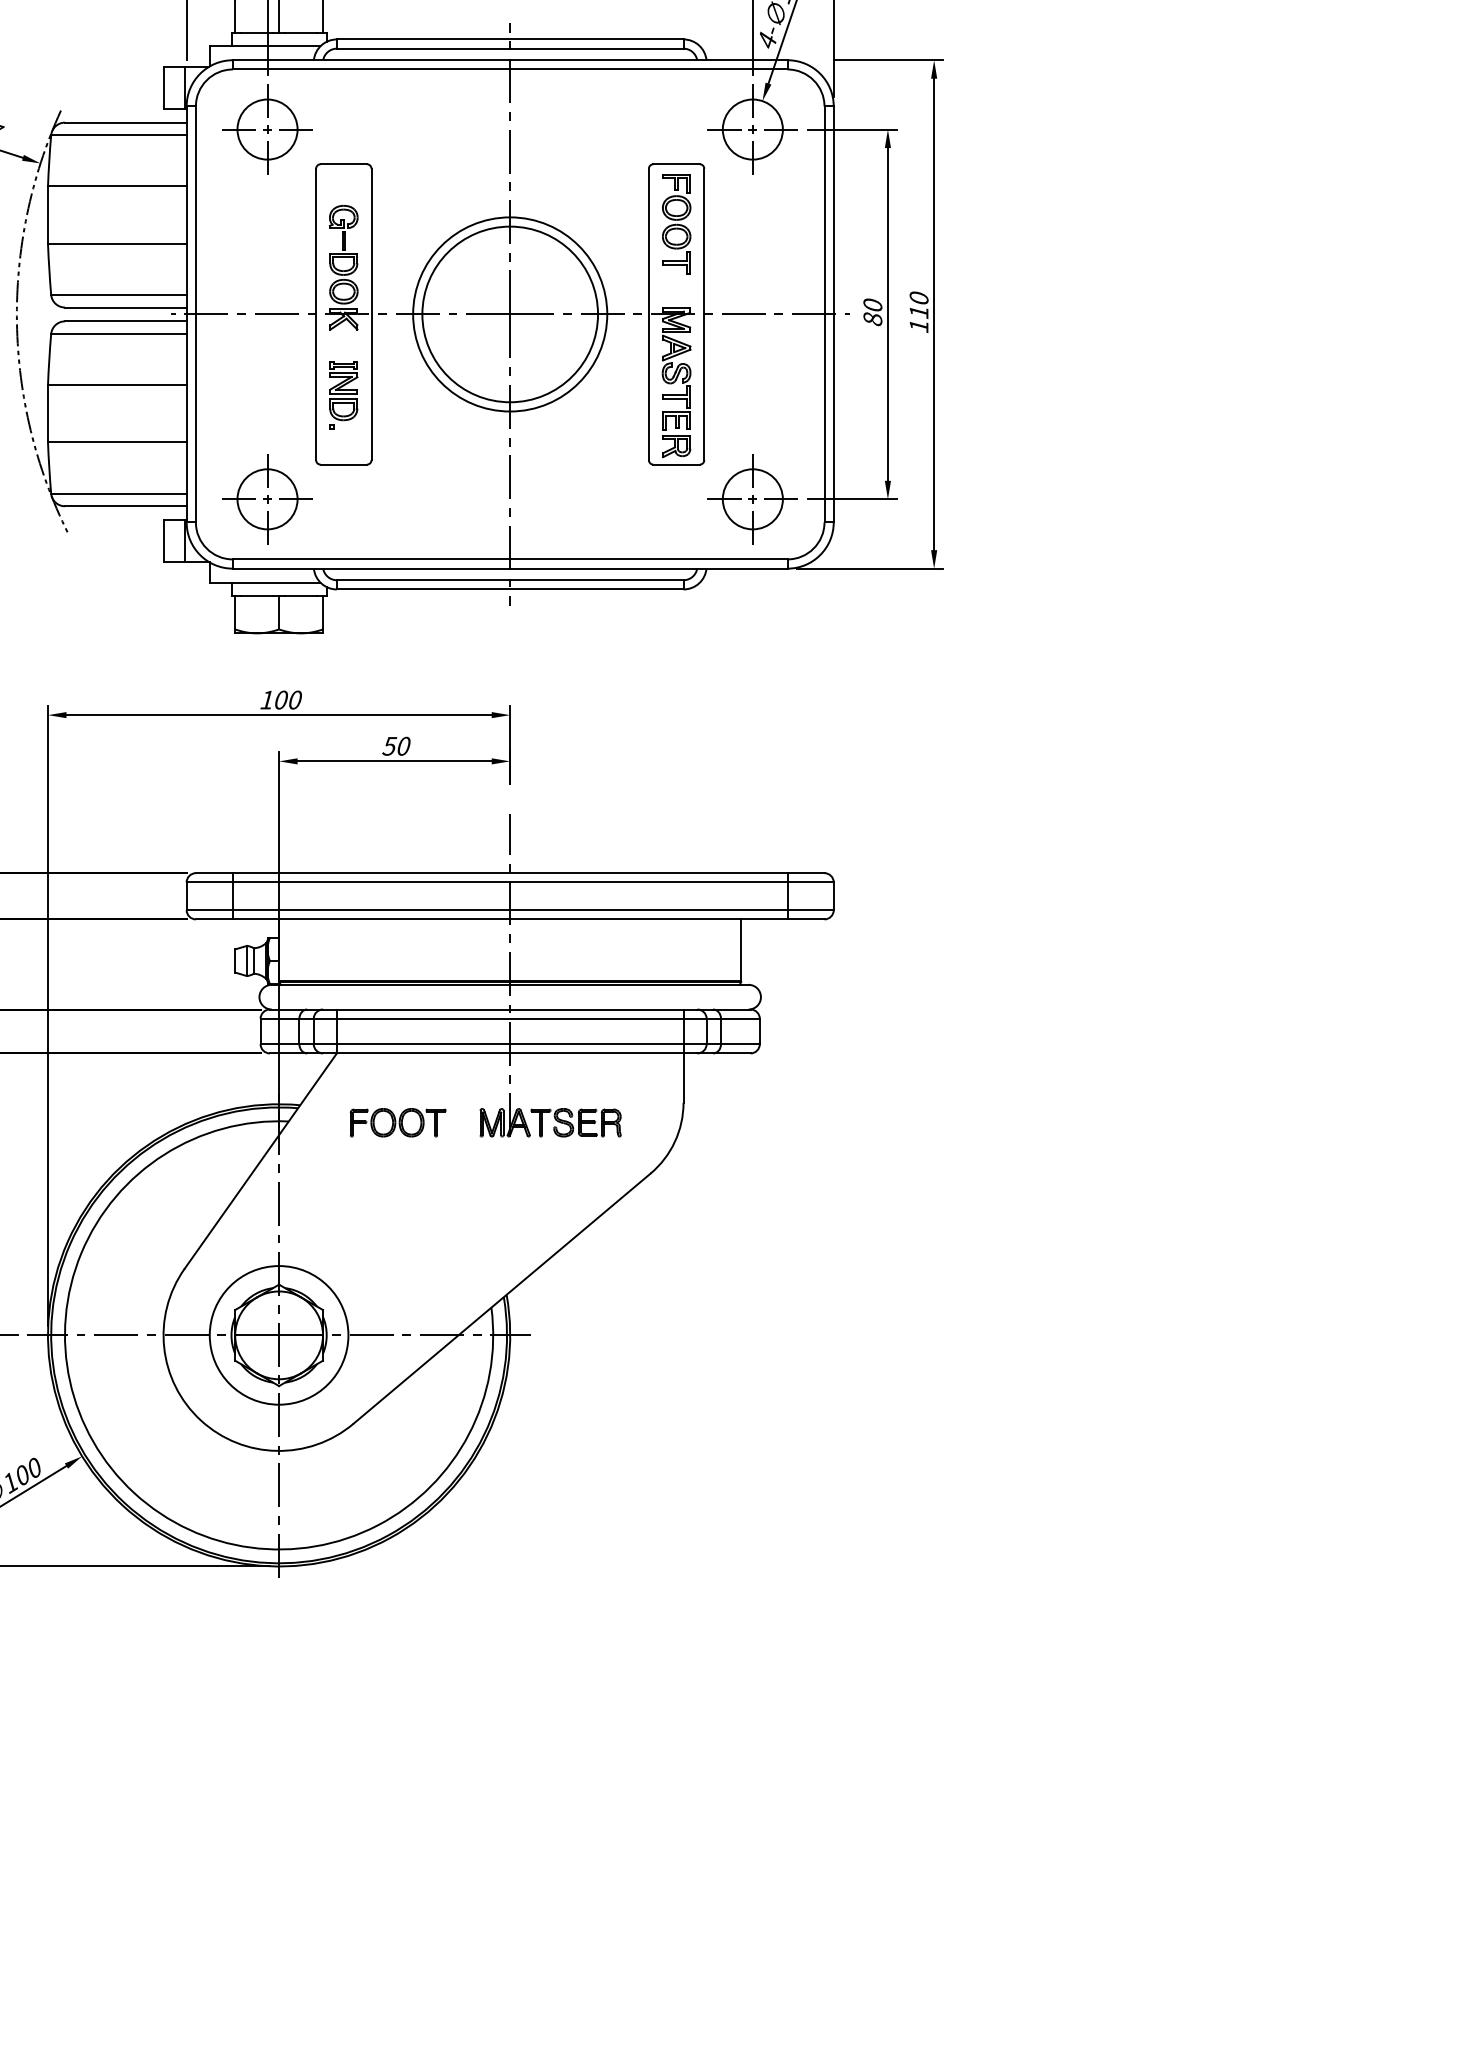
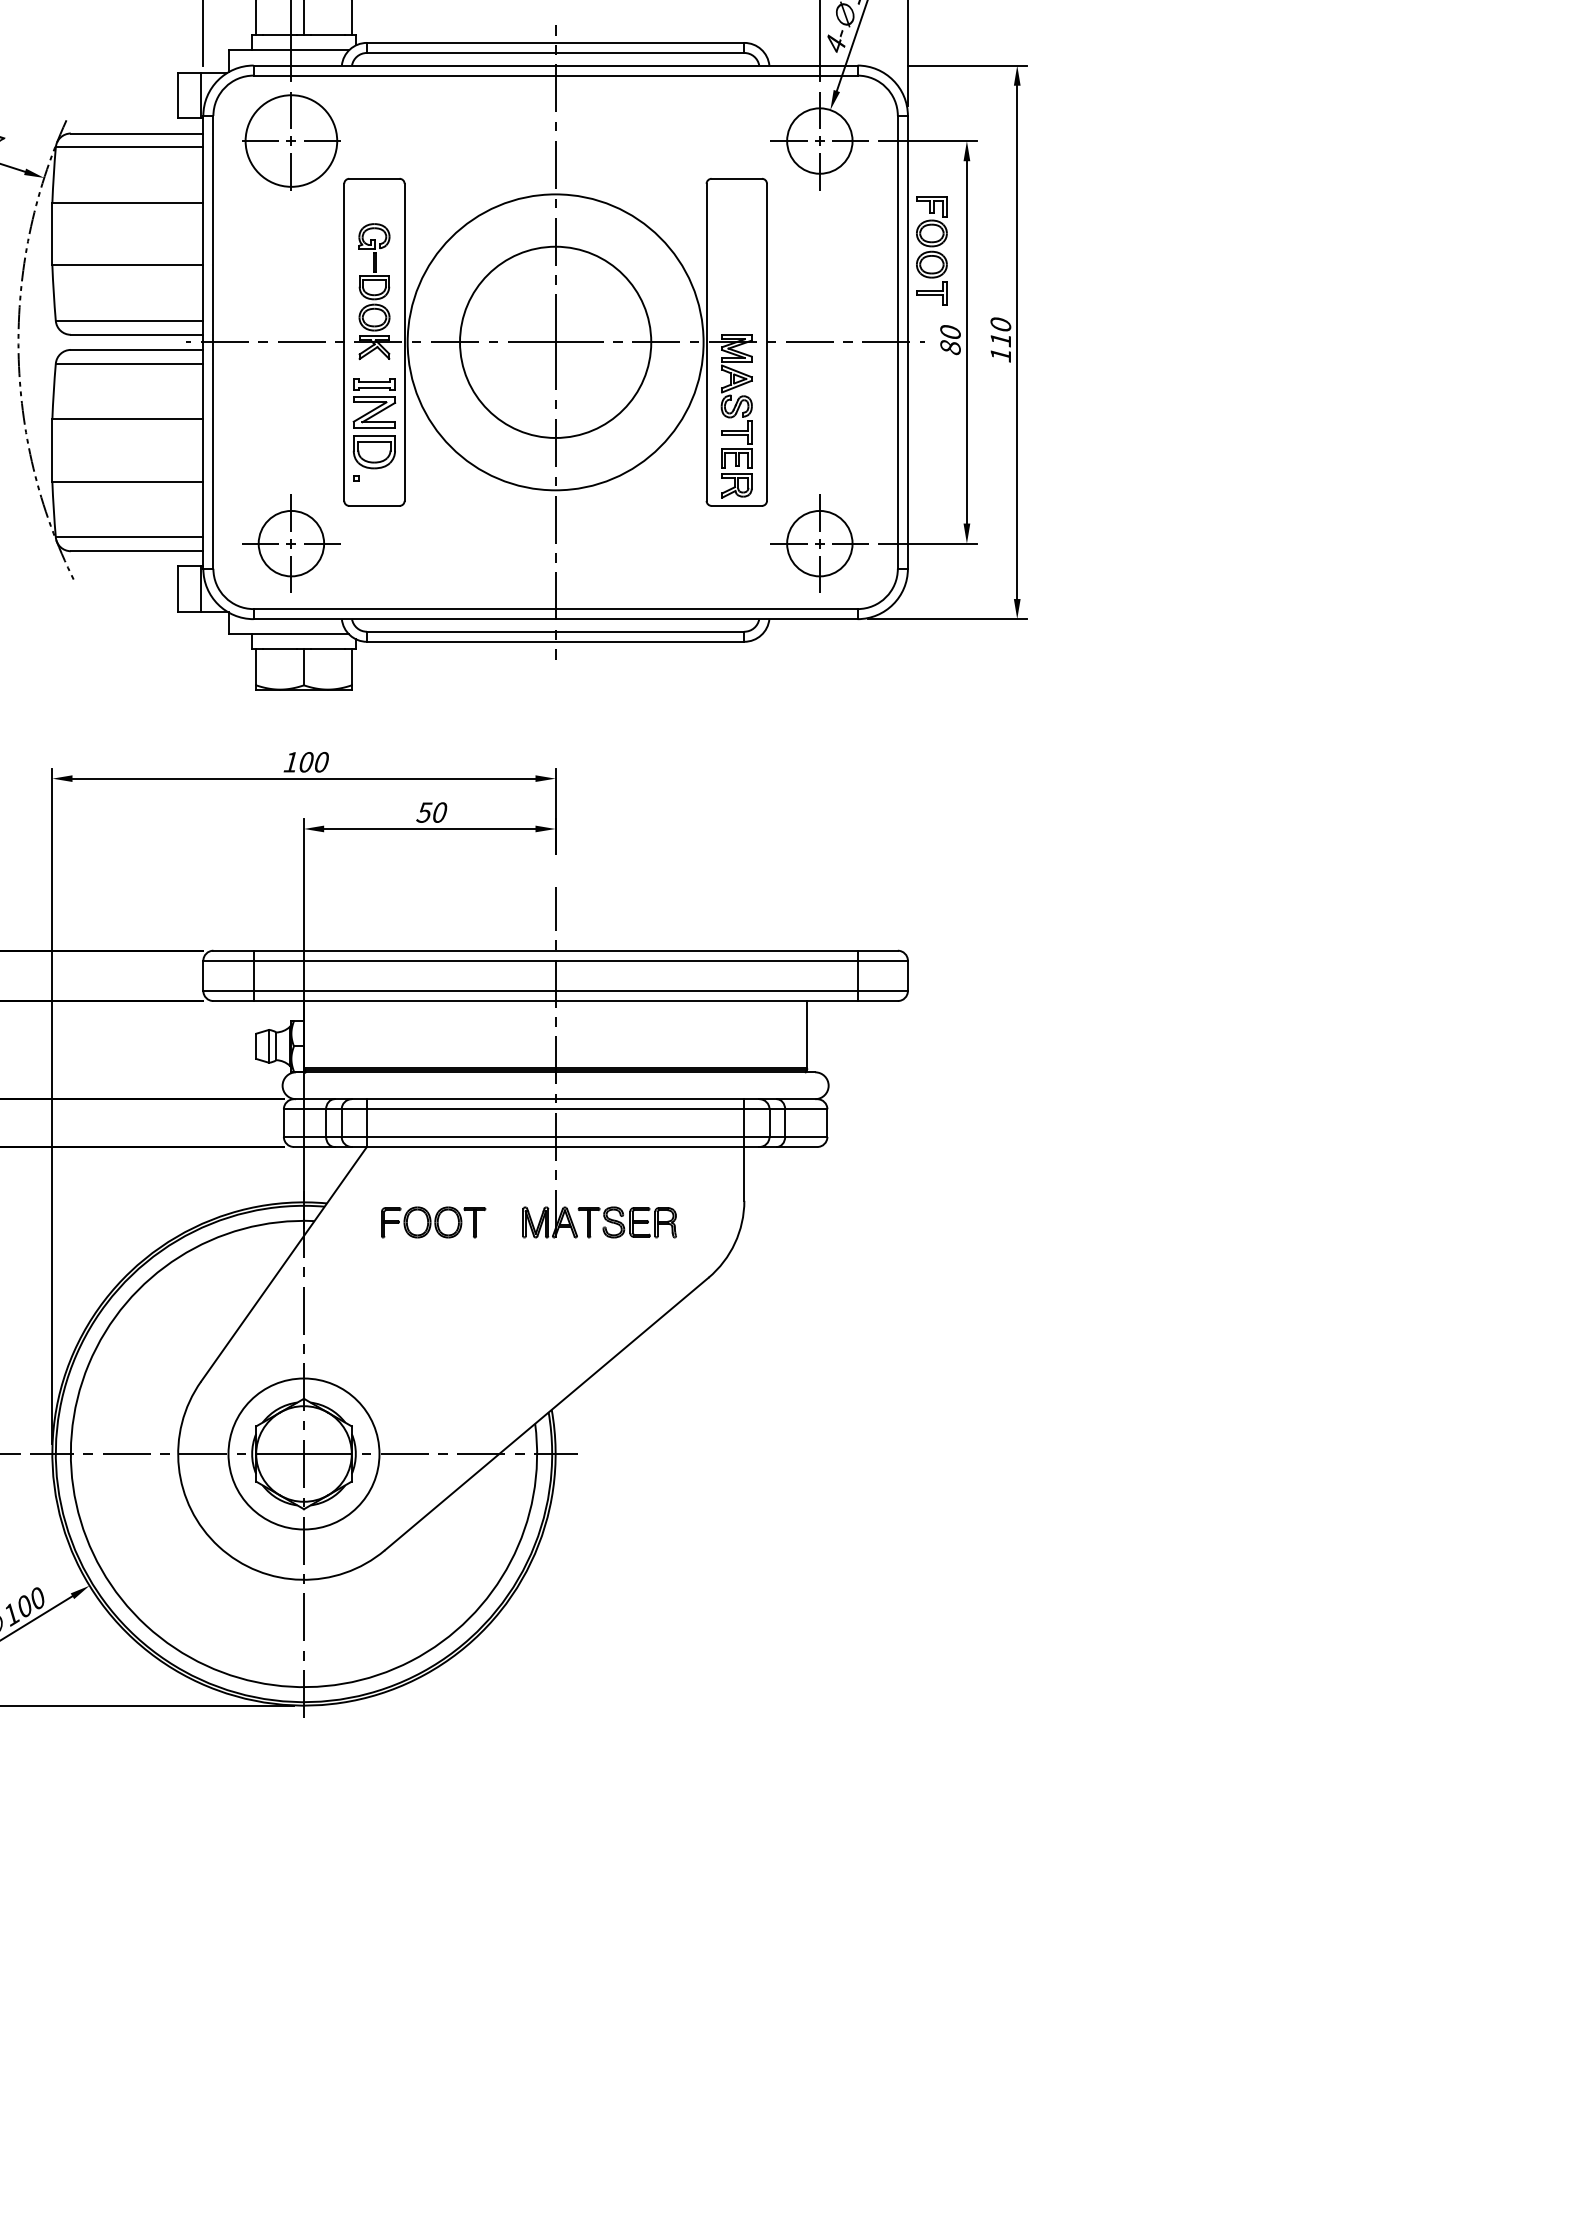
circle: (267, 129) -> (291, 140), size x1.4
part: (676, 223) -> (931, 250), moved
circle: (510, 314) -> (555, 342), size x1.4
part: (343, 395) -> (374, 430), size x1.4

